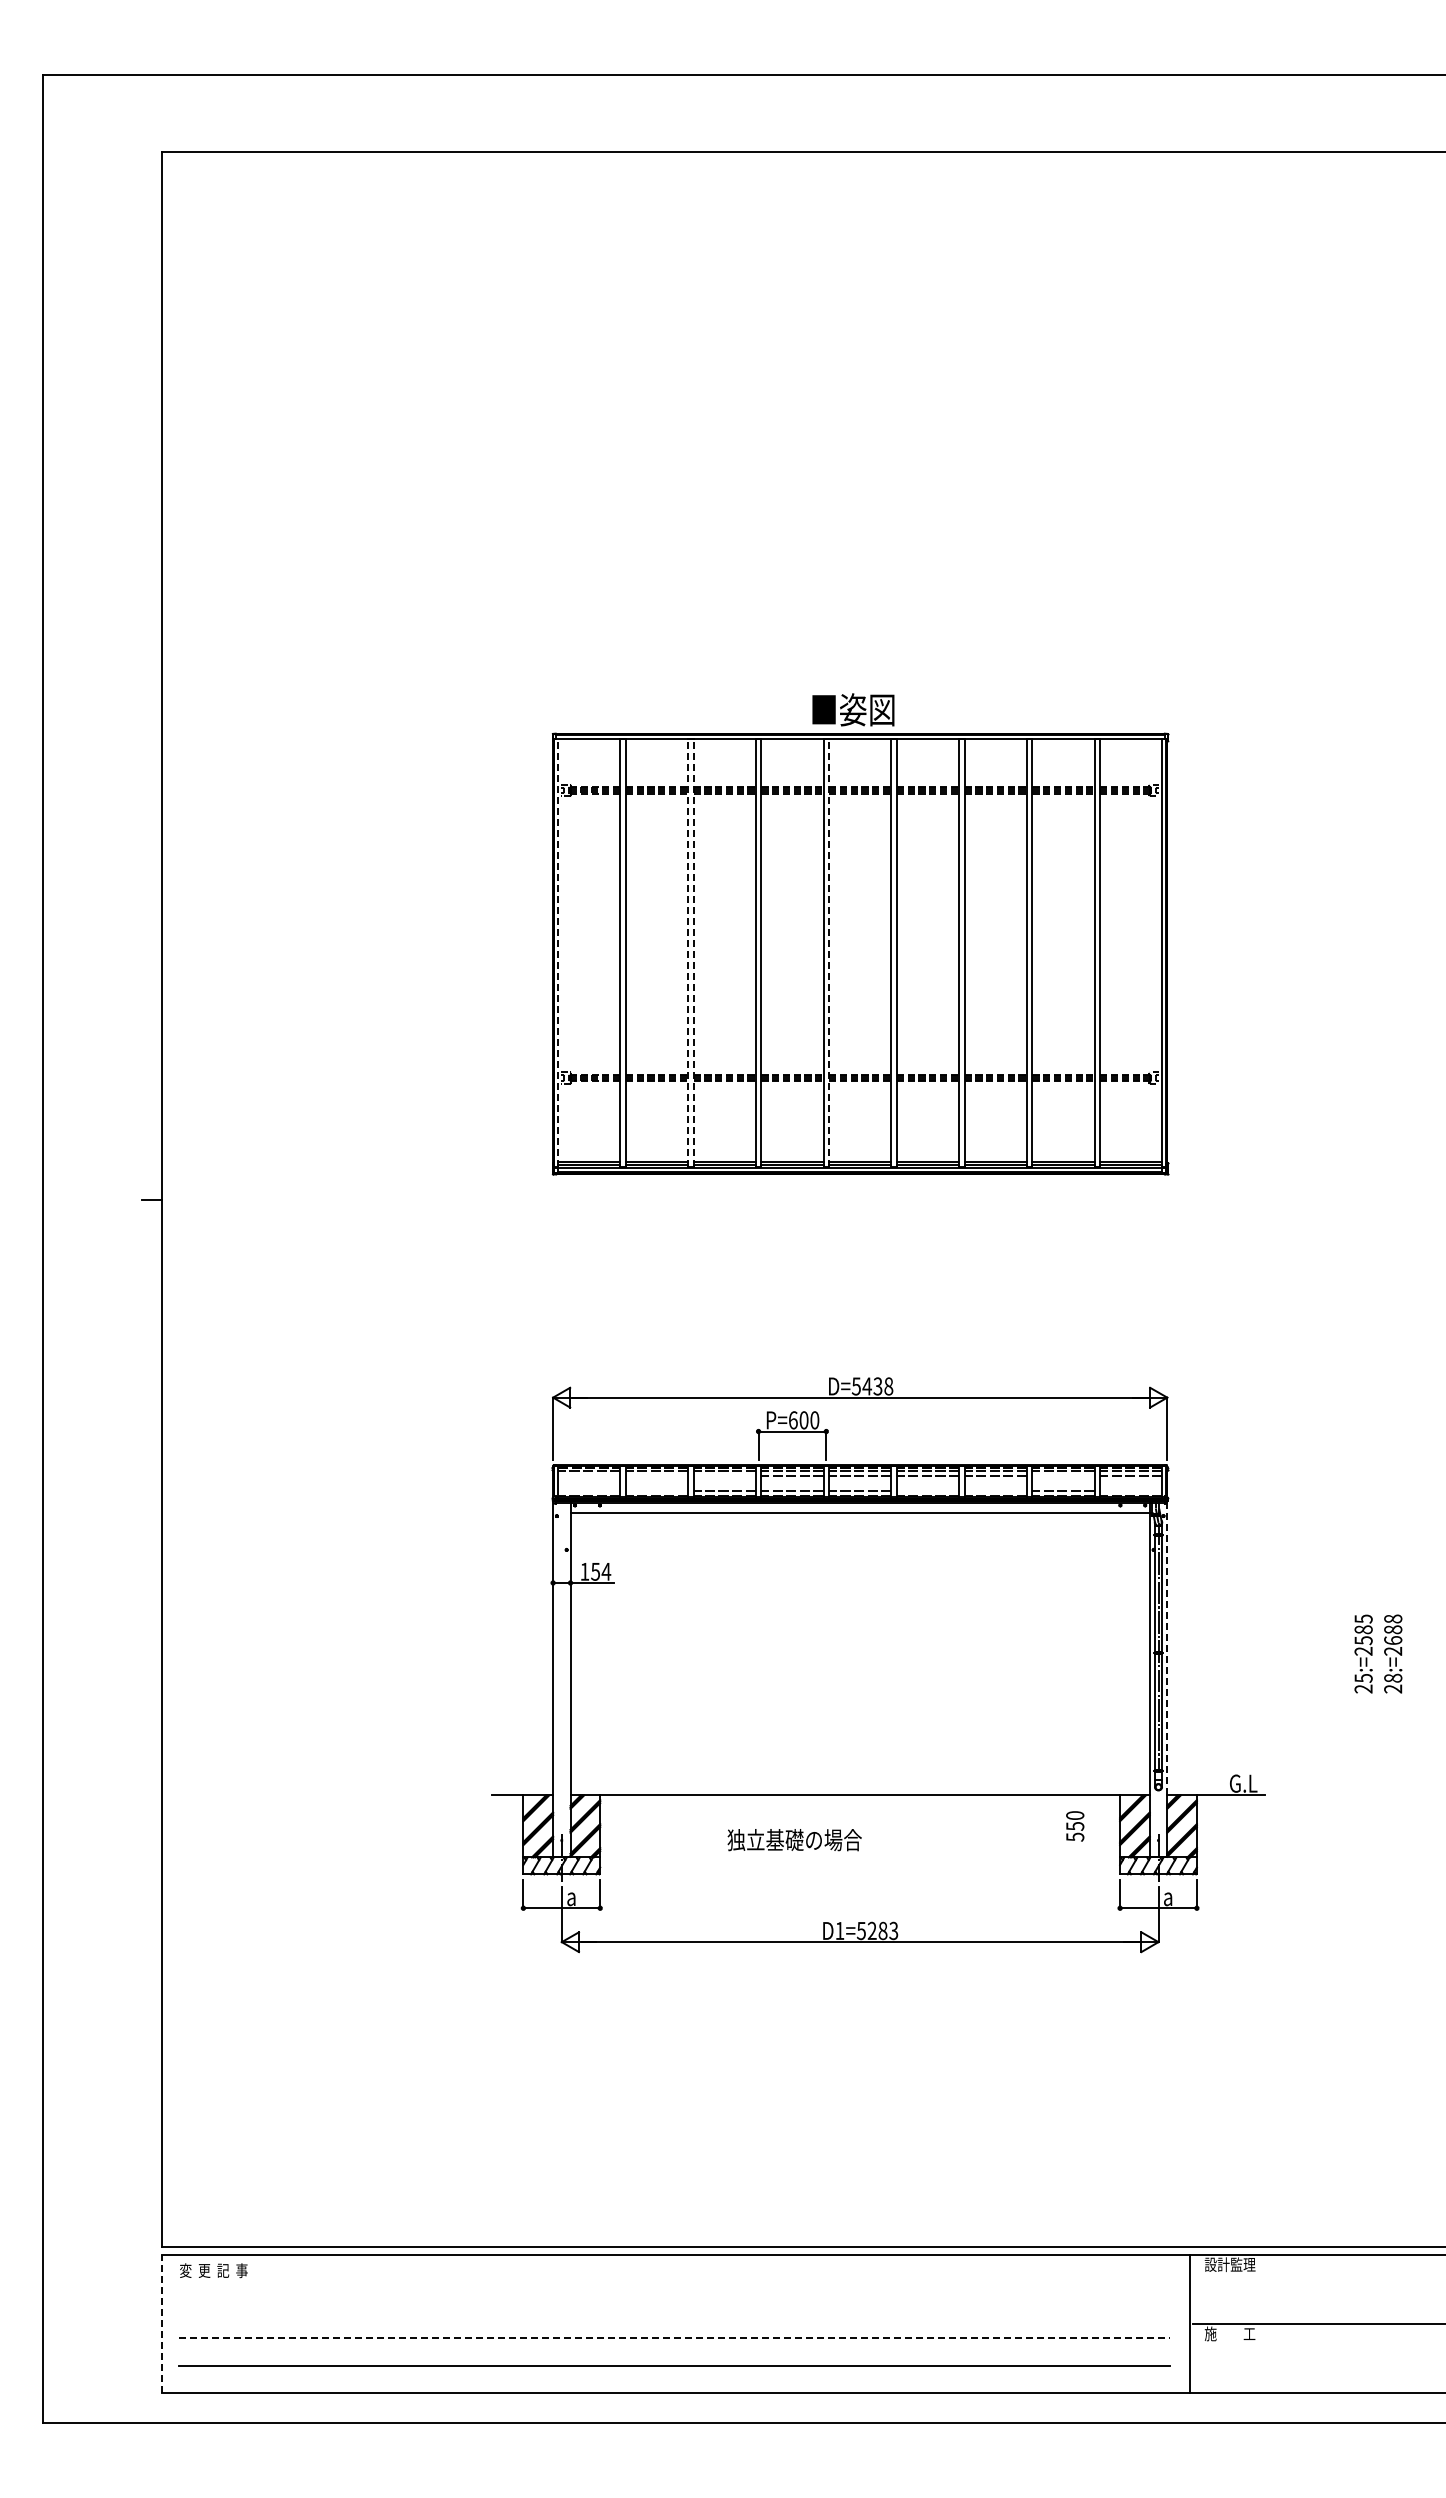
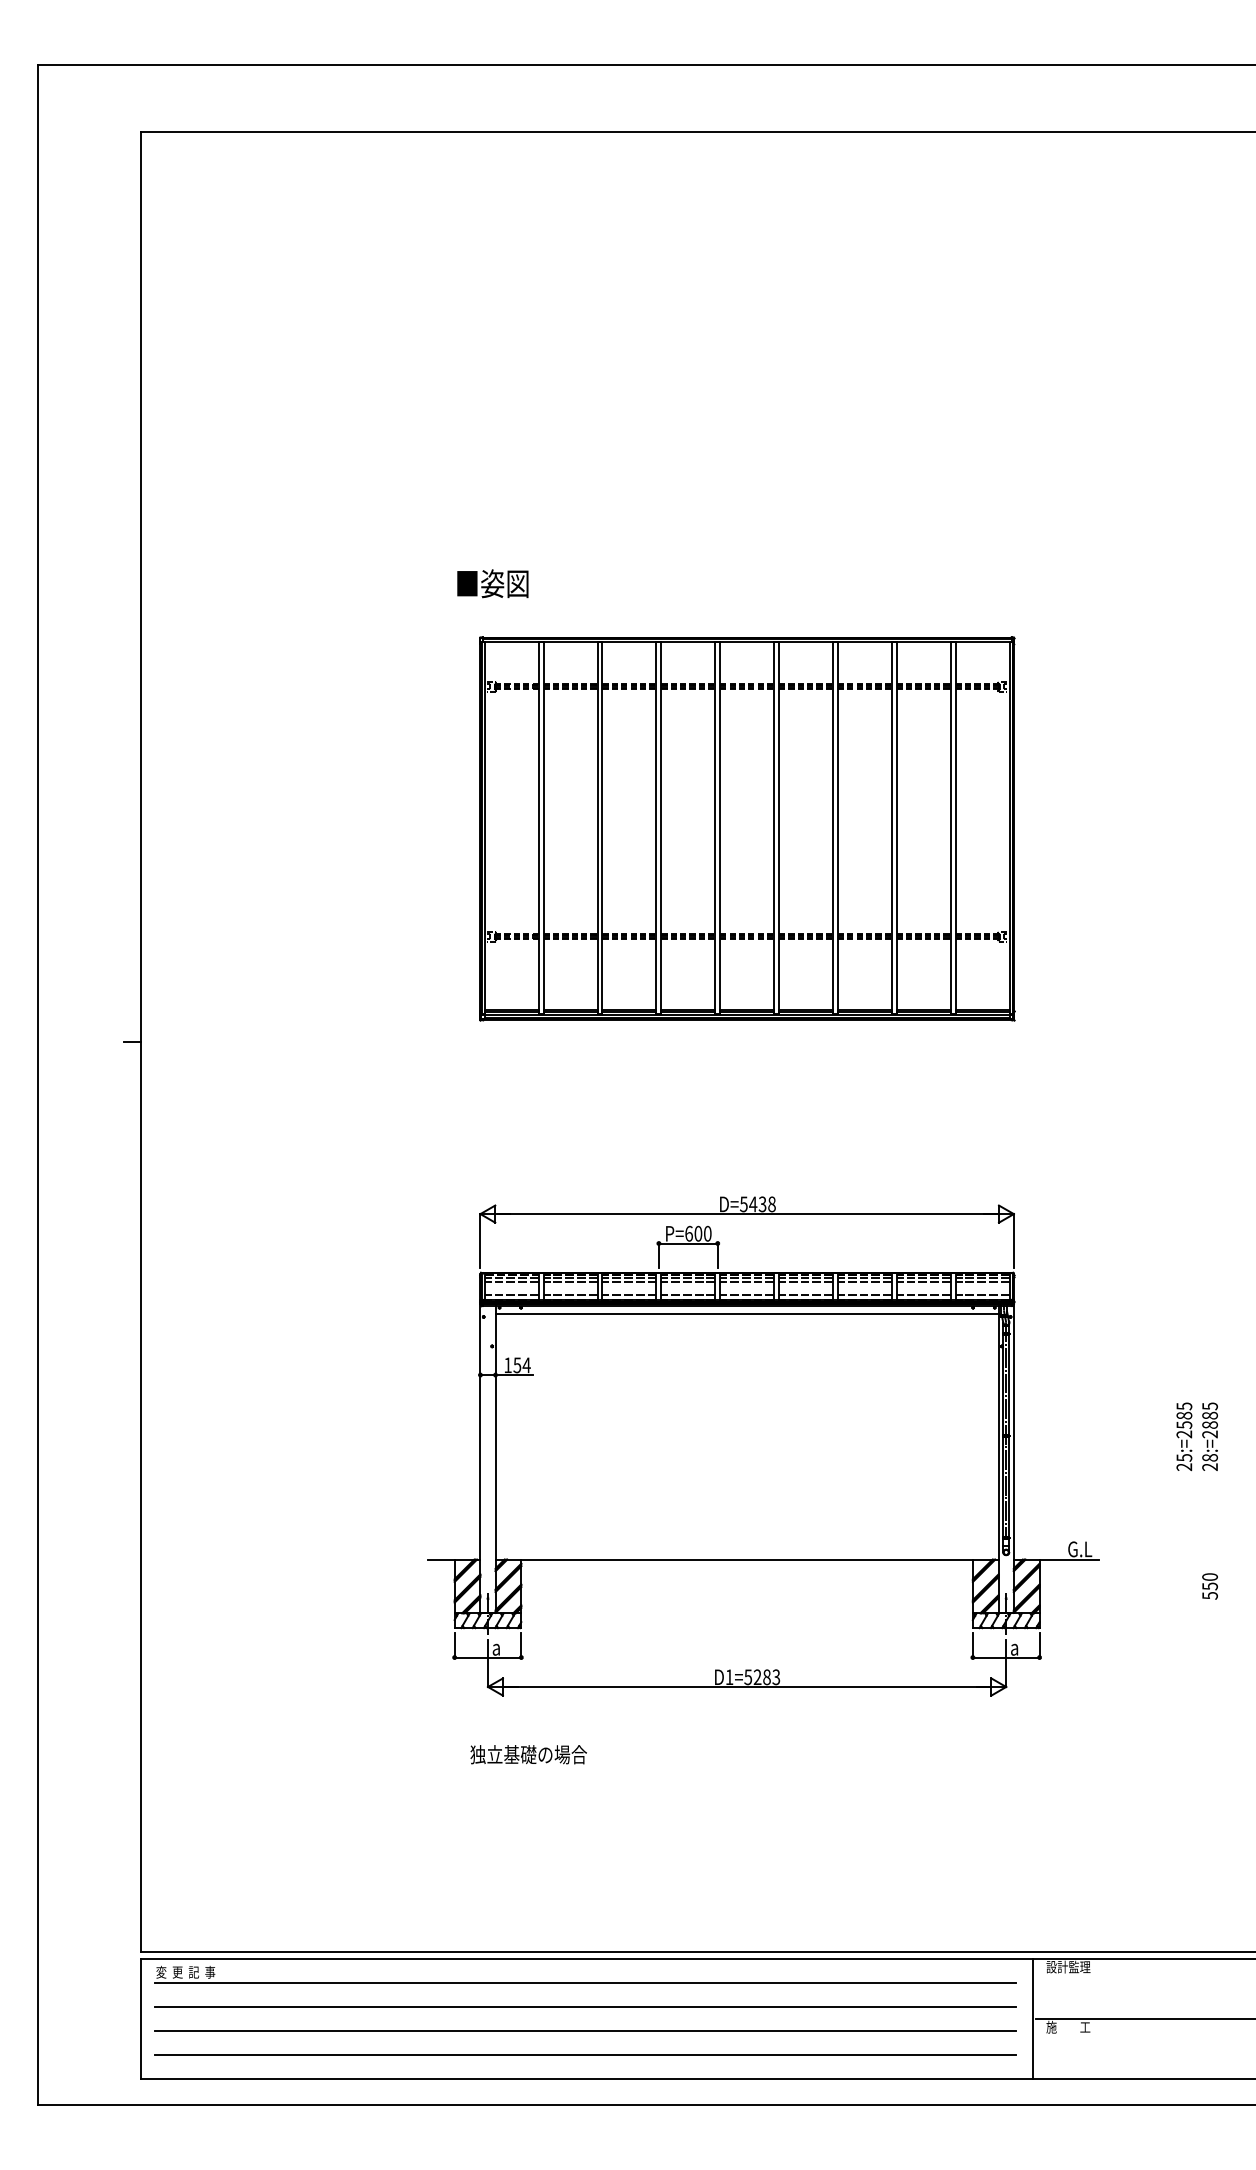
text: (853, 709) -> (492, 583), moved
line: (558, 952) -> (485, 827), dashed -> solid
line: (687, 952) -> (597, 827), dashed -> solid
line: (693, 952) -> (602, 827), dashed -> solid
line: (829, 952) -> (720, 827), dashed -> solid
line: (589, 1476) -> (512, 1282), added
line: (656, 1476) -> (570, 1282), added
line: (724, 1476) -> (629, 1282), added
line: (1063, 1476) -> (923, 1282), added
line: (589, 1491) -> (512, 1295), added
line: (656, 1491) -> (570, 1295), added
line: (927, 1491) -> (805, 1295), added
line: (995, 1491) -> (864, 1295), added
line: (1131, 1491) -> (982, 1295), added
text: (1393, 1629) -> (1210, 1415), 28:=2688 -> 28:=2885
line: (1167, 1648) -> (1014, 1431), dashed -> solid
text: (1075, 1826) -> (1210, 1586), moved
text: (794, 1840) -> (528, 1755), moved
line: (674, 2282) -> (585, 1982), added
line: (674, 2310) -> (585, 2006), added
line: (162, 2323) -> (141, 2018), dashed -> solid
line: (674, 2338) -> (585, 2031), dashed -> solid

